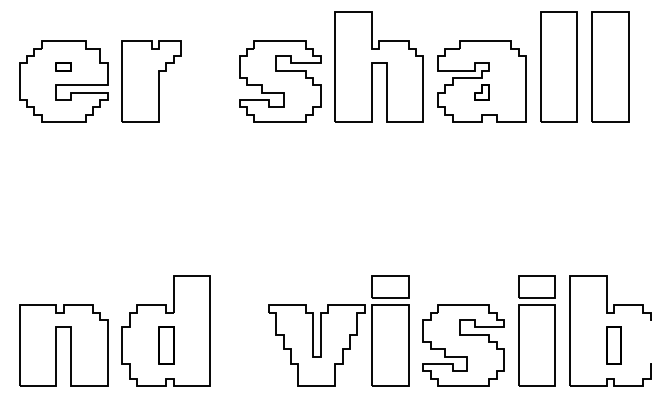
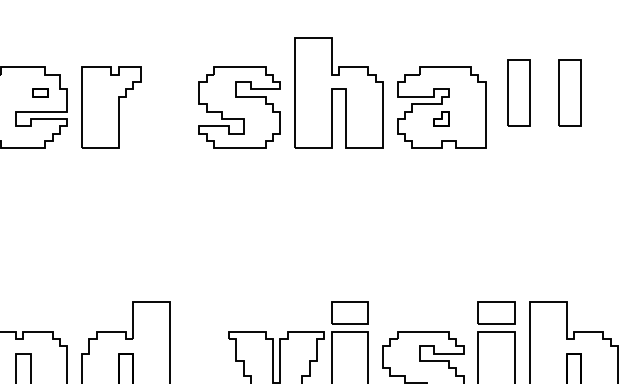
part: (63, 66) -> (40, 92), moved
part: (558, 66) -> (518, 92), size x0.6
part: (610, 66) -> (570, 92), size x0.6

